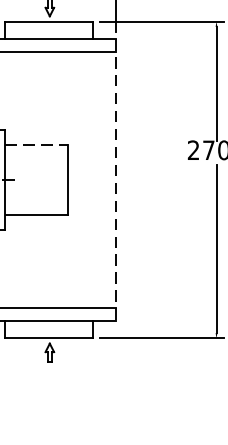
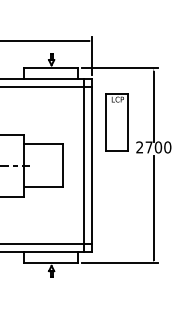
part: (155, 109) -> (116, 122), added
line: (36, 145) -> (43, 144), dashed -> solid
line: (103, 179) -> (84, 165), added
line: (116, 181) -> (92, 166), dashed -> solid

